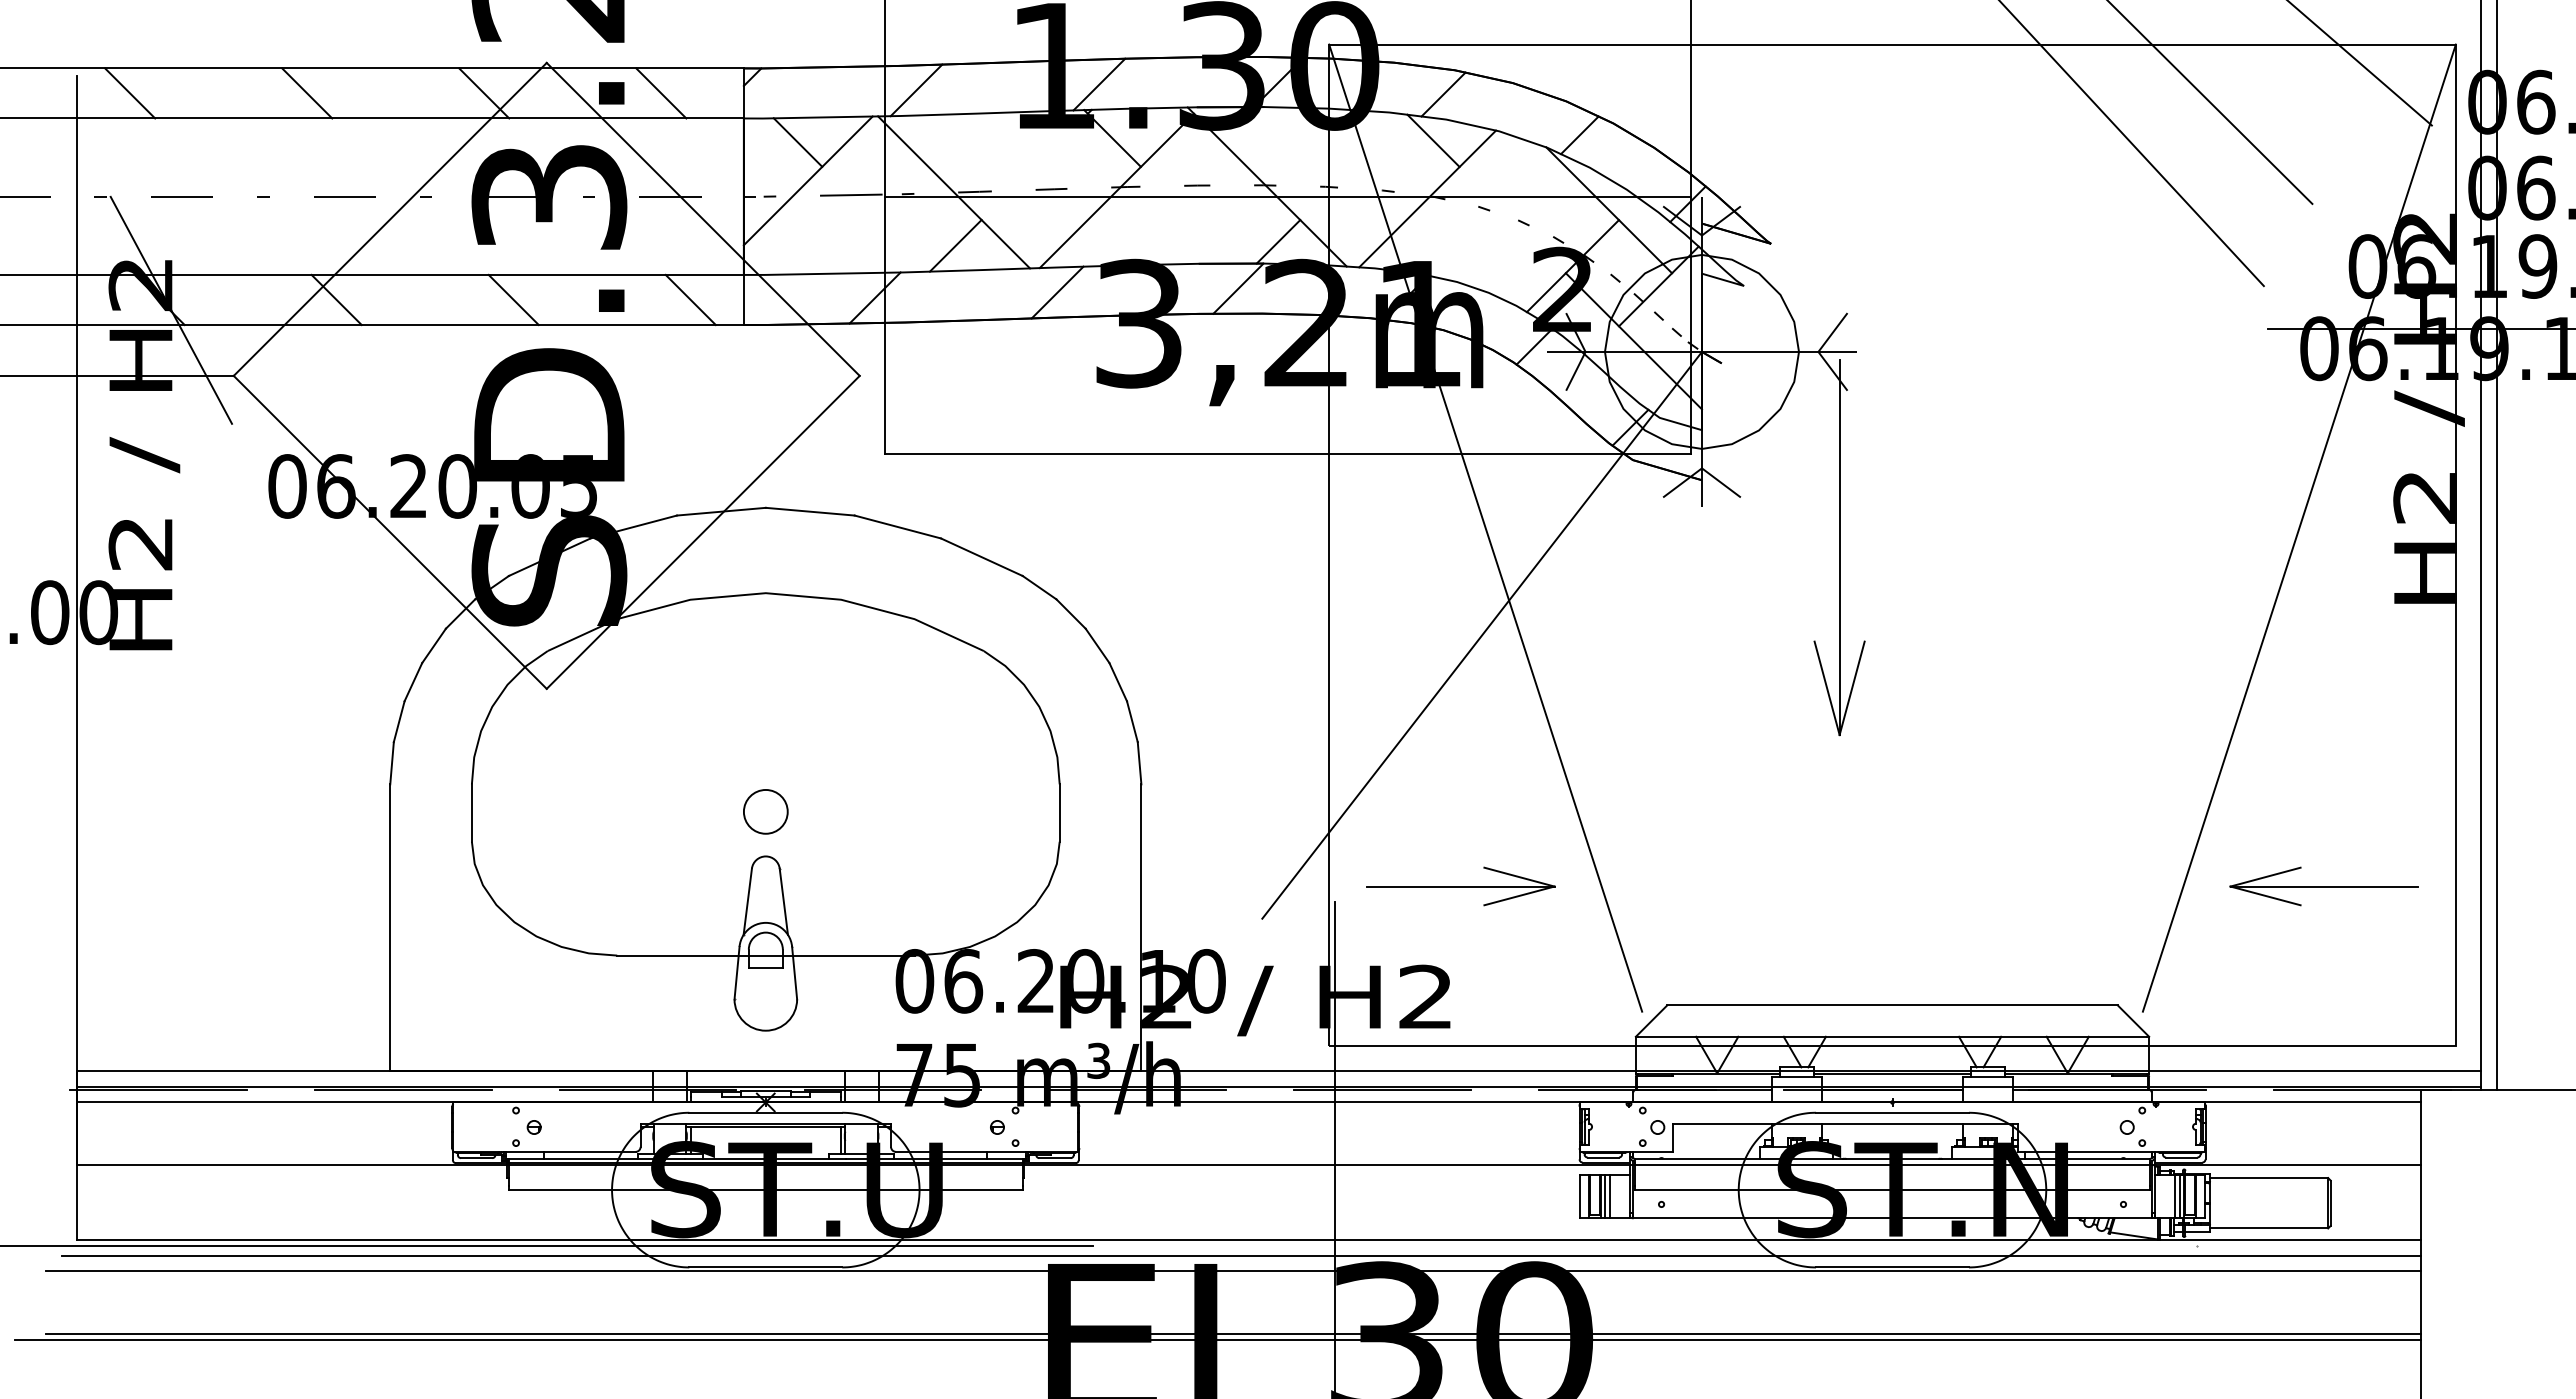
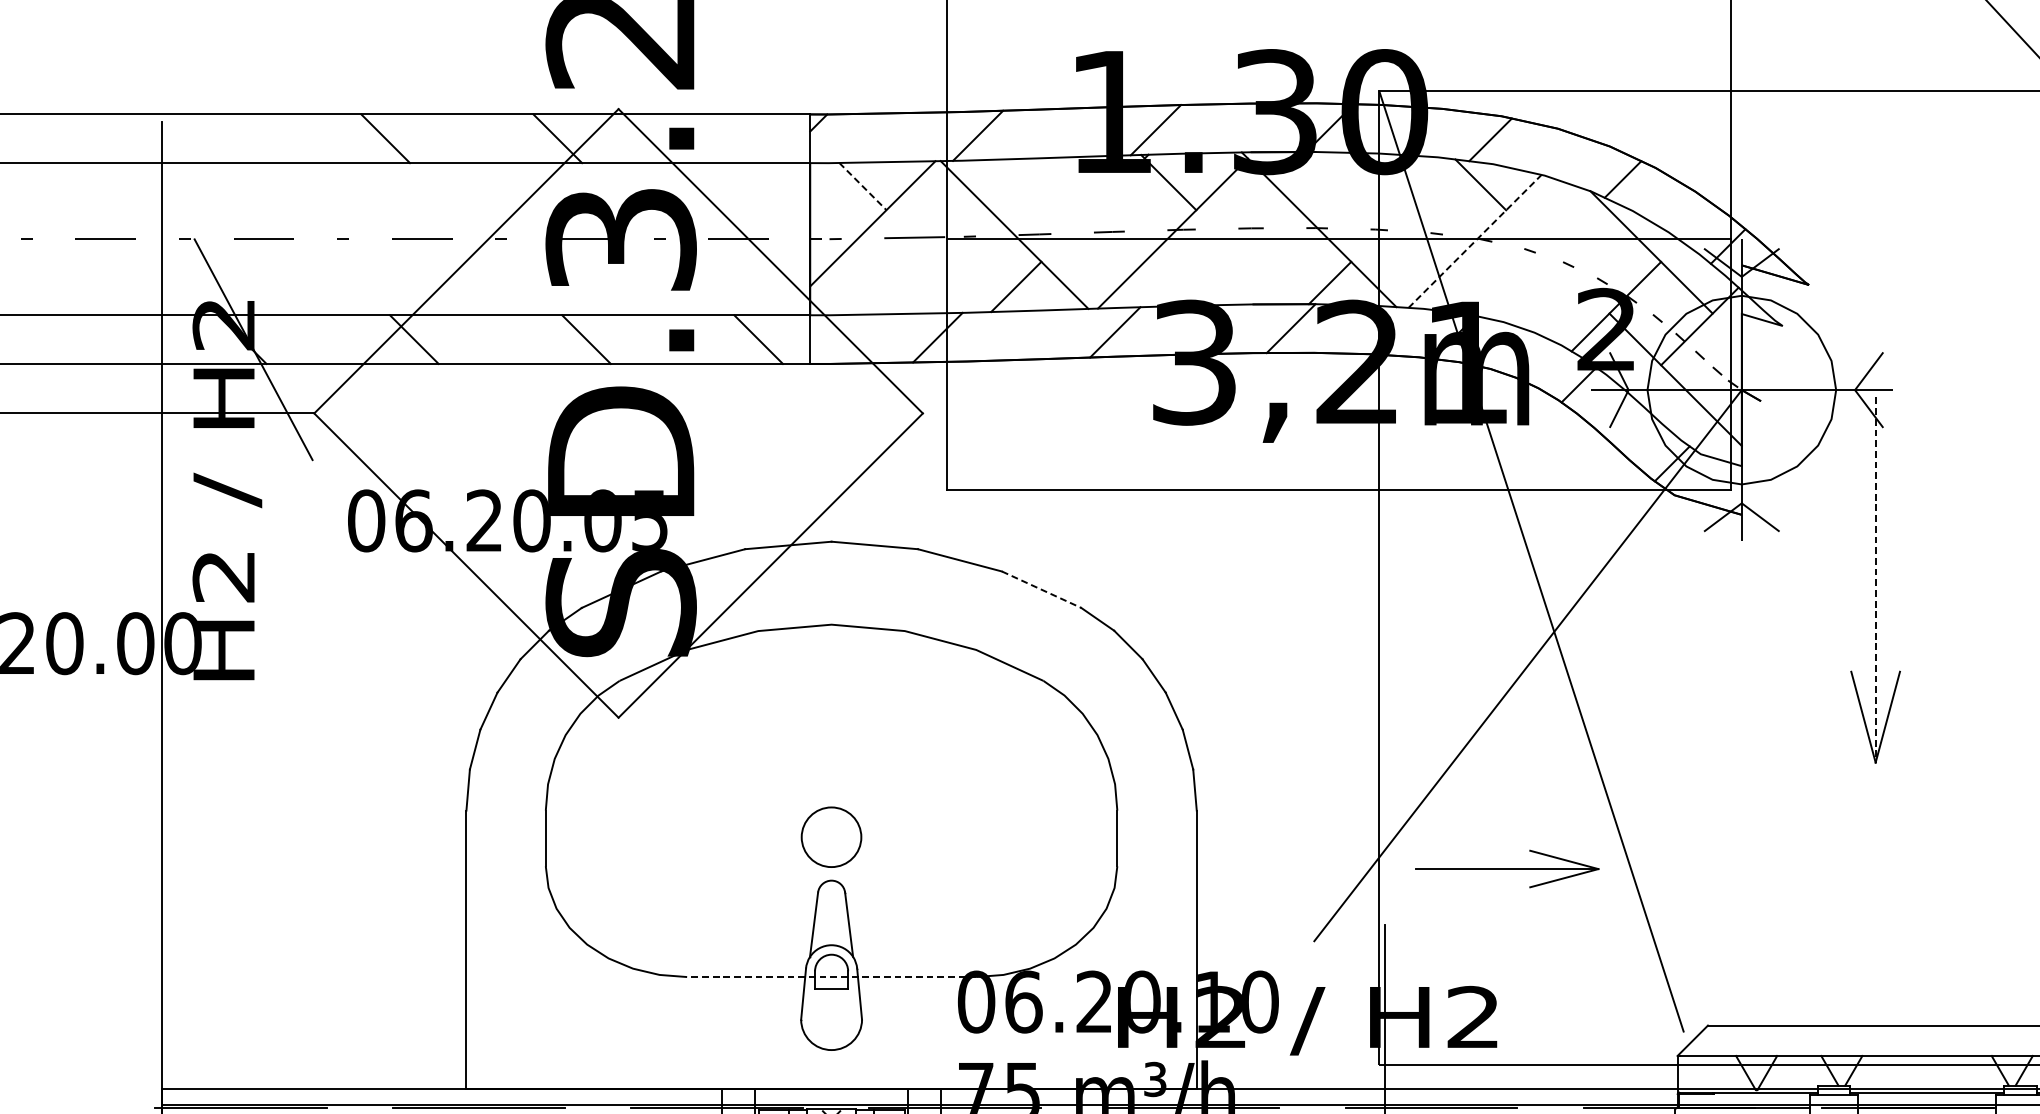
line: (130, 93) -> (213, 138), removed
line: (661, 93) -> (730, 138), removed
line: (798, 142) -> (863, 186), solid -> dashed
line: (1427, 198) -> (1474, 240), solid -> dashed
line: (1839, 547) -> (1875, 580), solid -> dashed
line: (981, 557) -> (1041, 589), solid -> dashed
circle: (765, 811) -> (831, 836), size x1.4
part: (1460, 886) -> (1507, 869), moved
line: (765, 955) -> (831, 976), solid -> dashed

